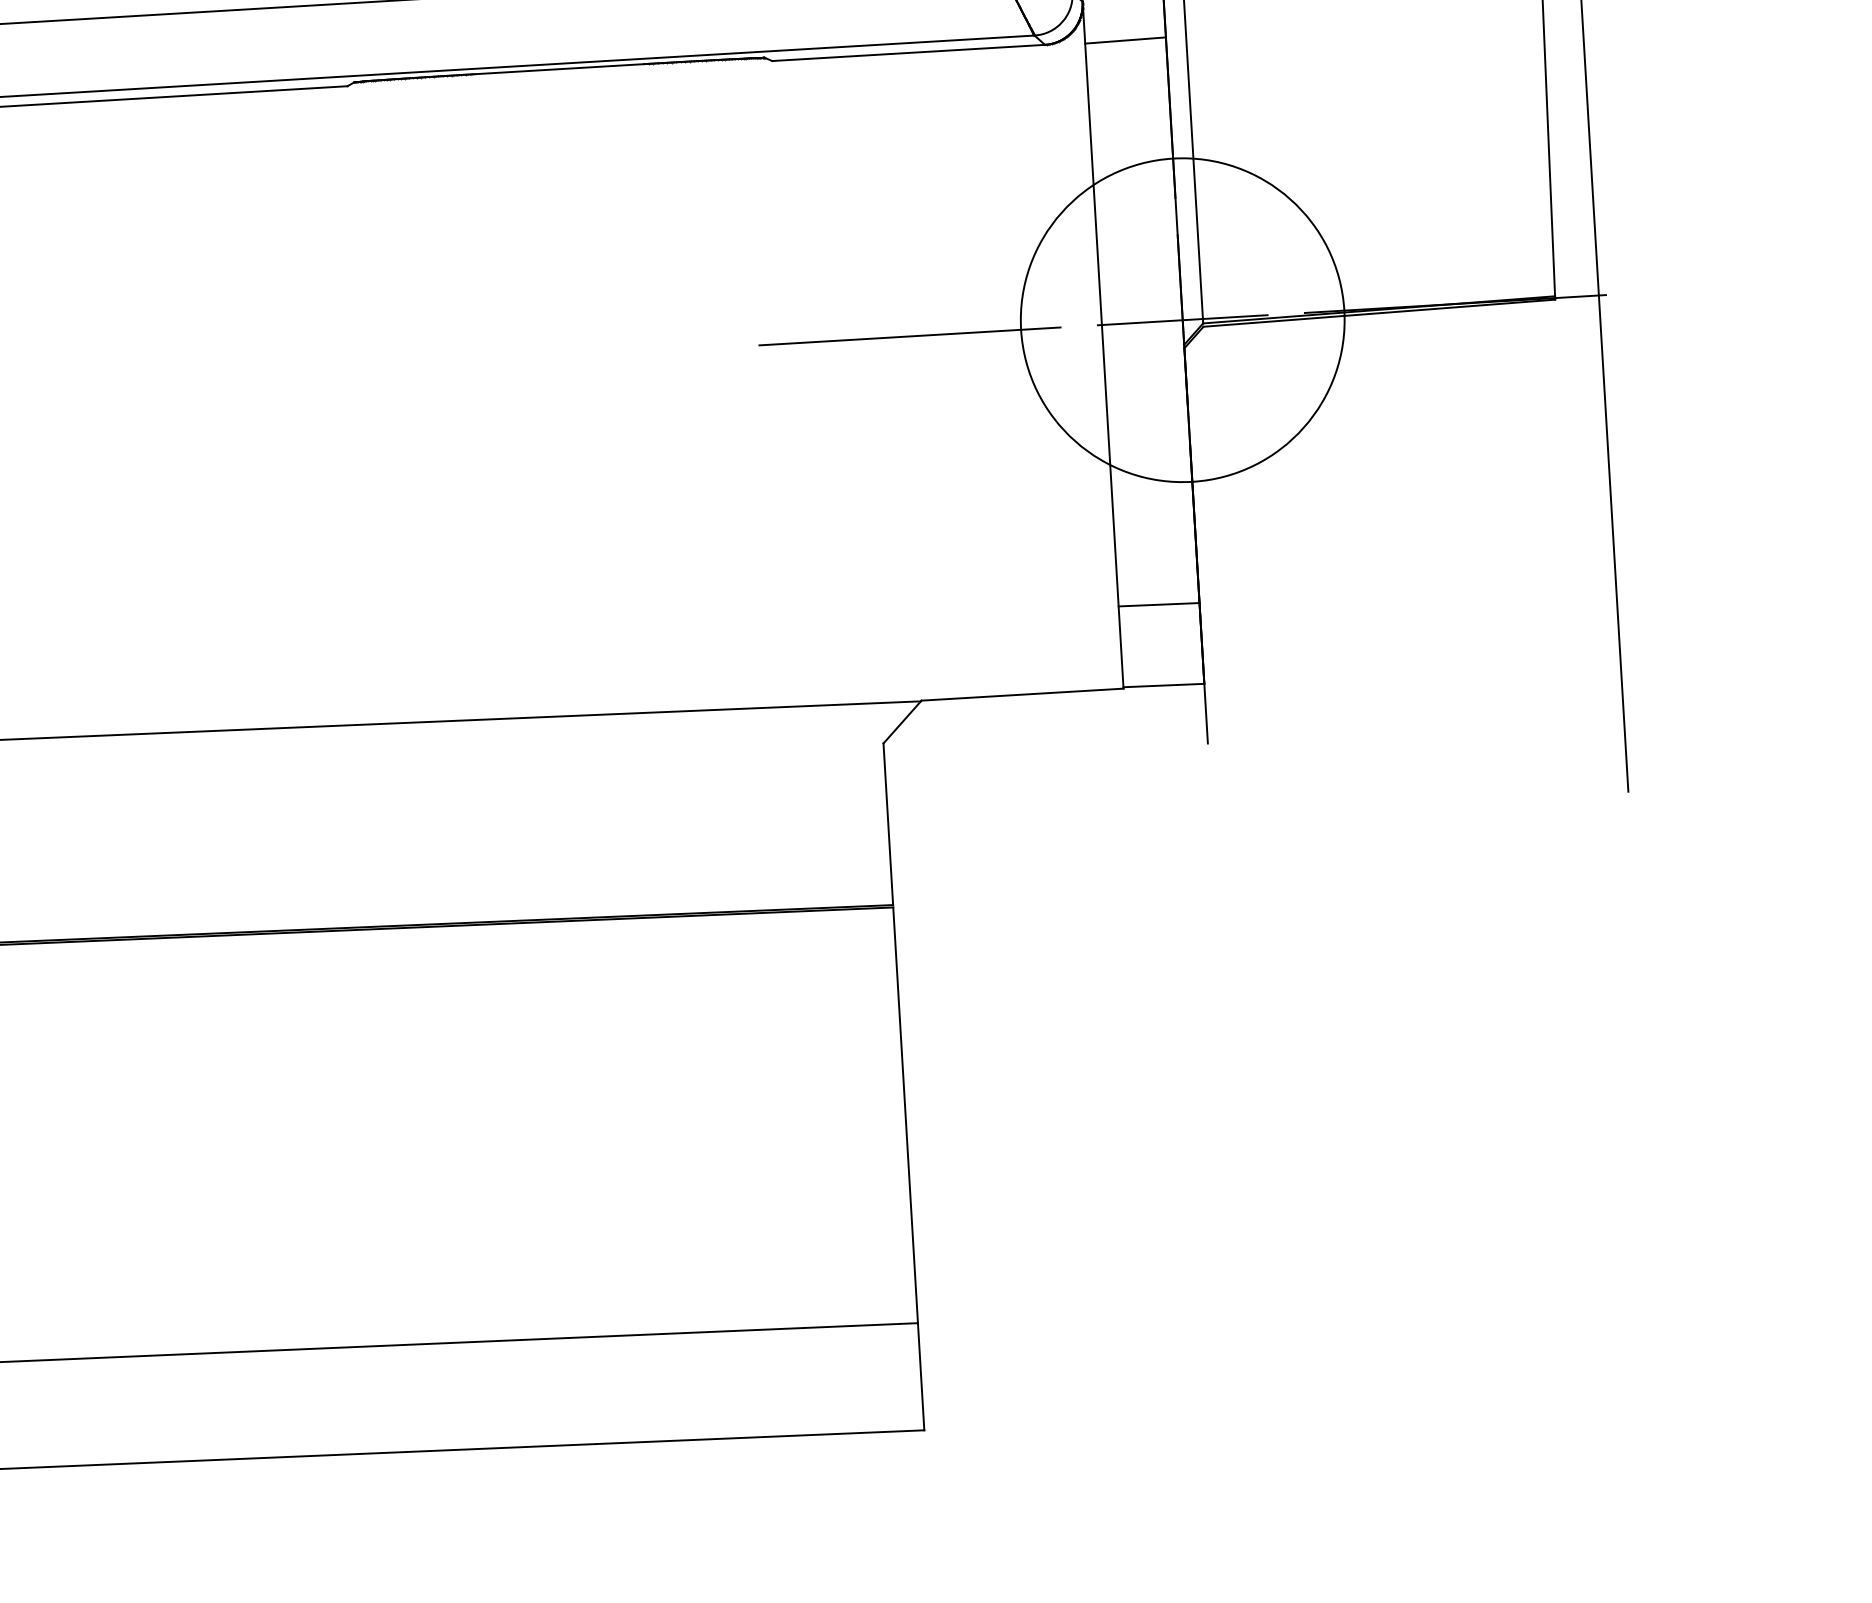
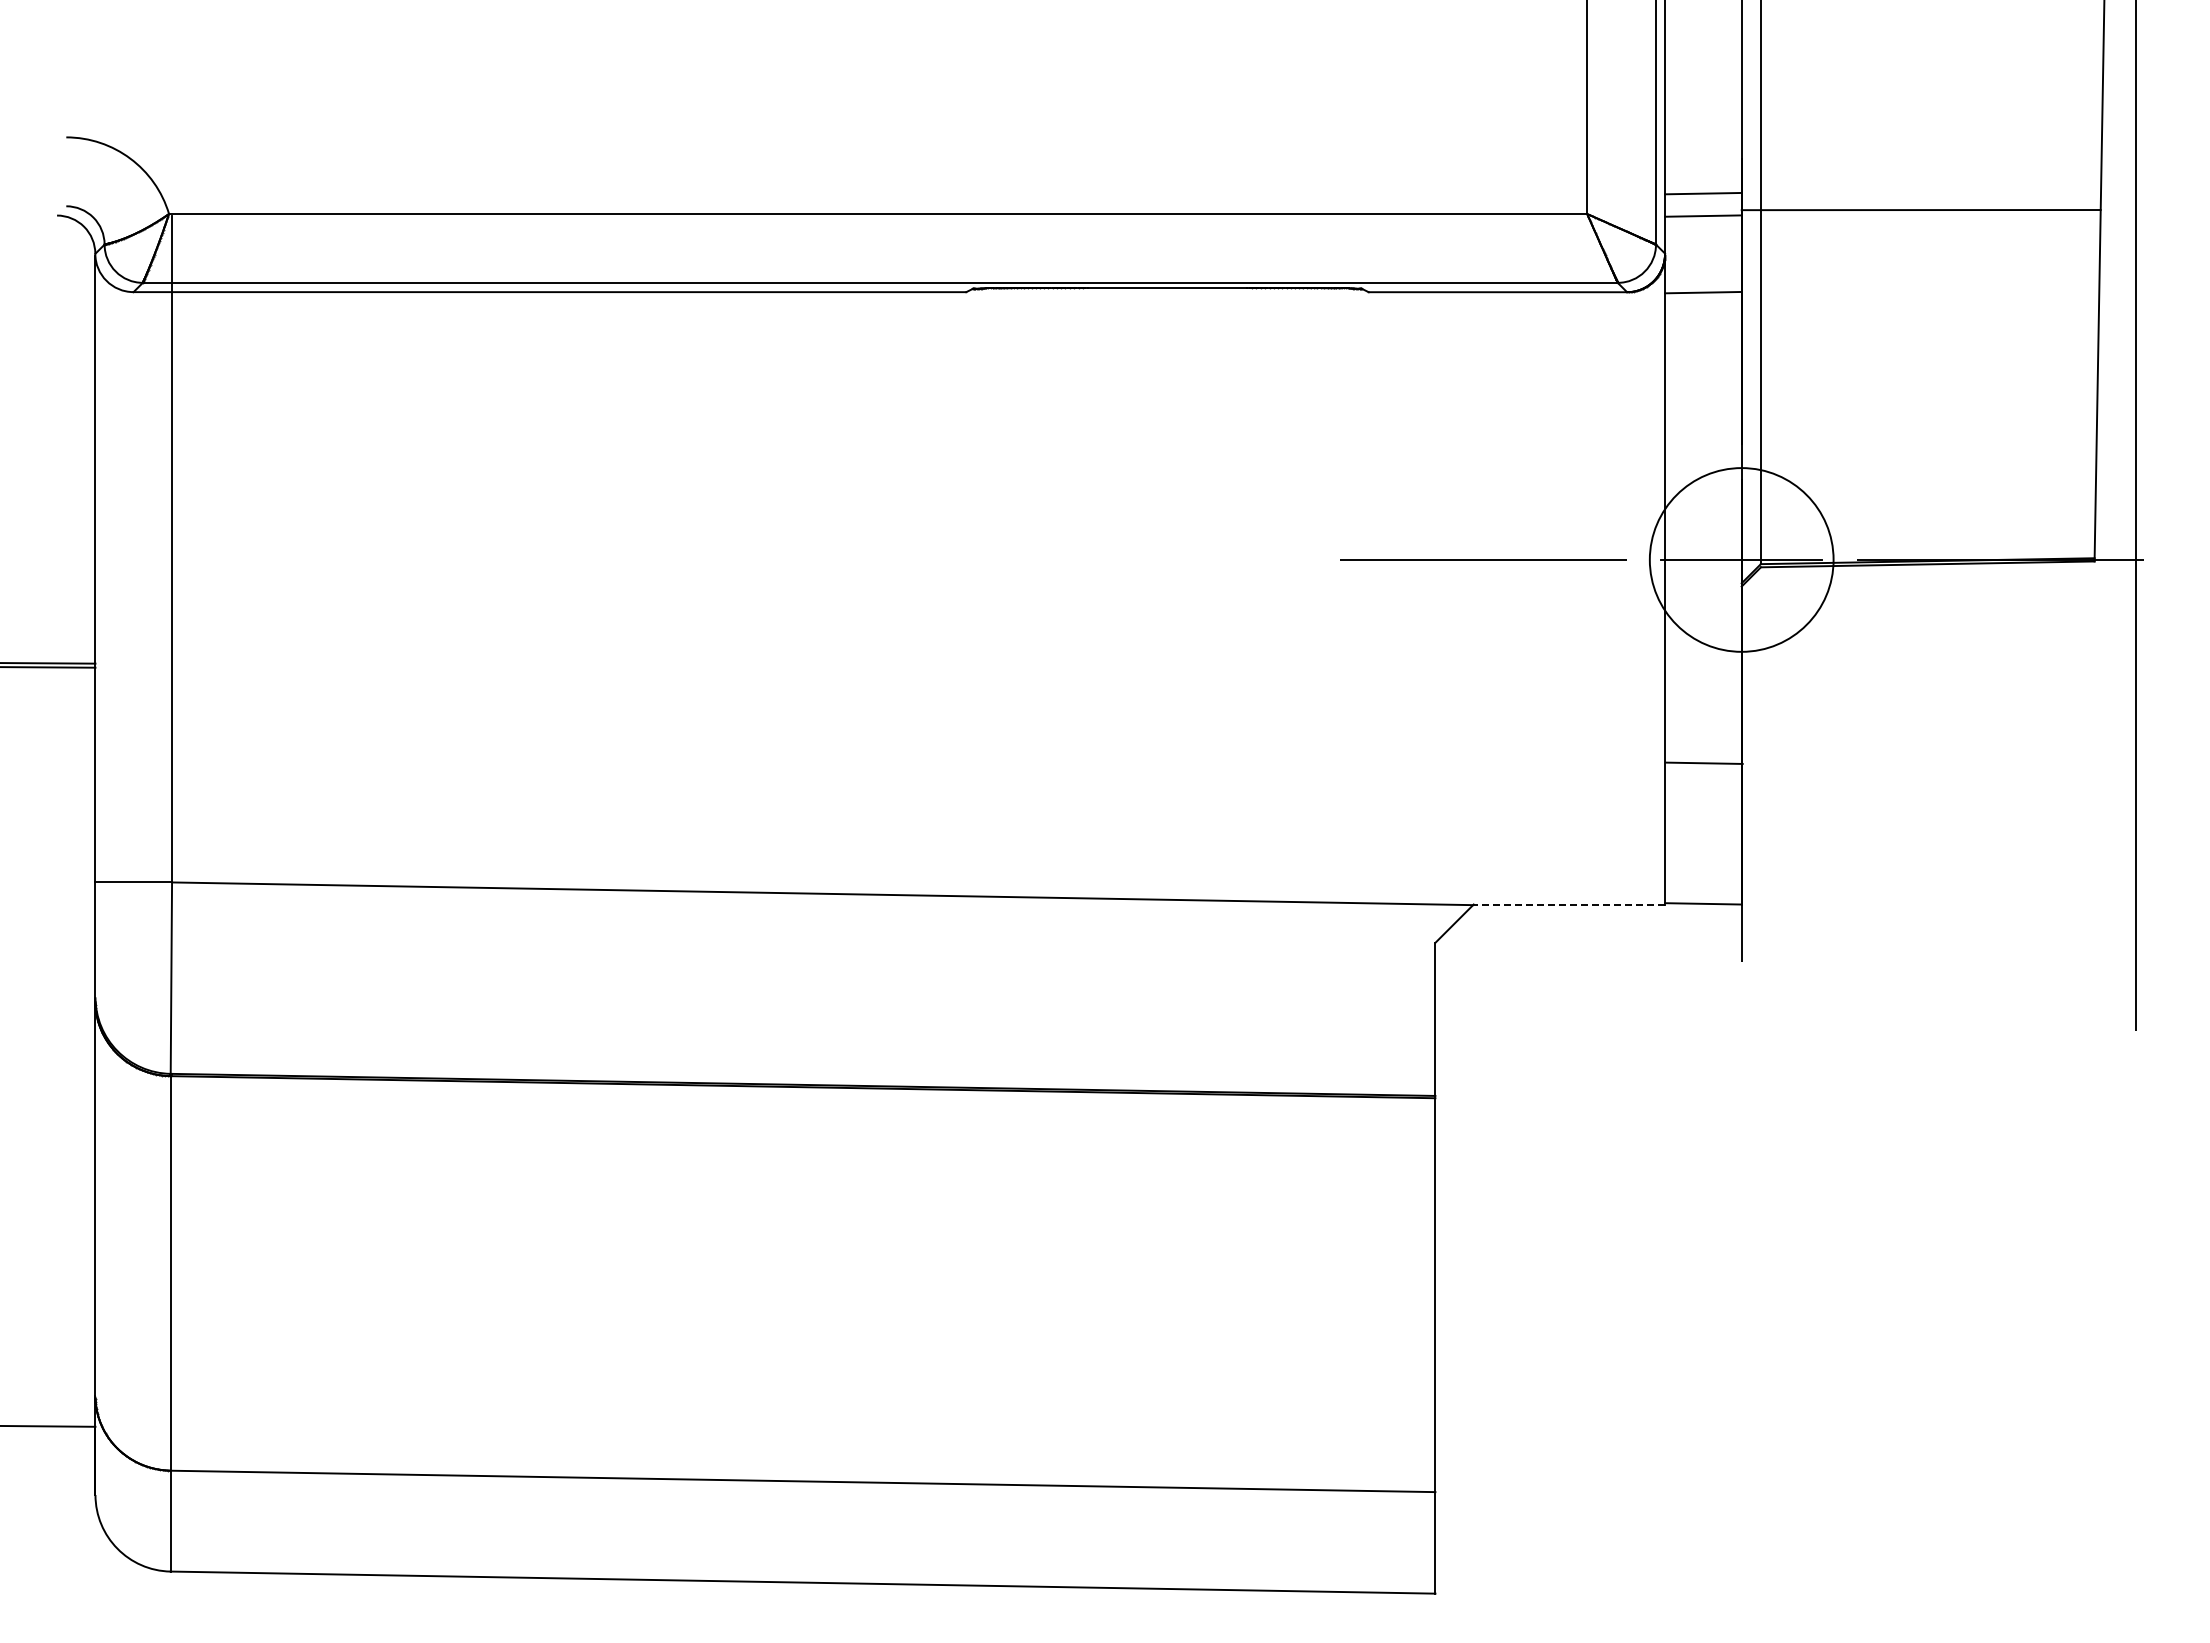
circle: (1182, 319) -> (1741, 559), size x0.6
line: (1159, 603) -> (1704, 762), moved
line: (1022, 694) -> (1569, 904), solid -> dashed

